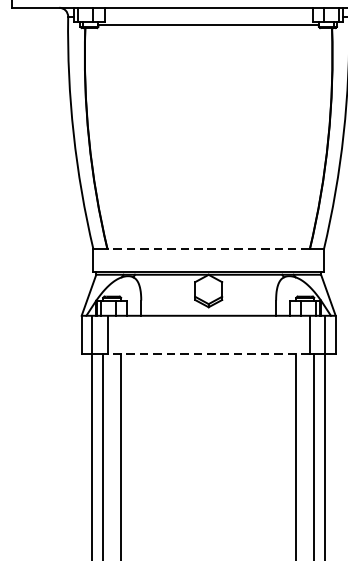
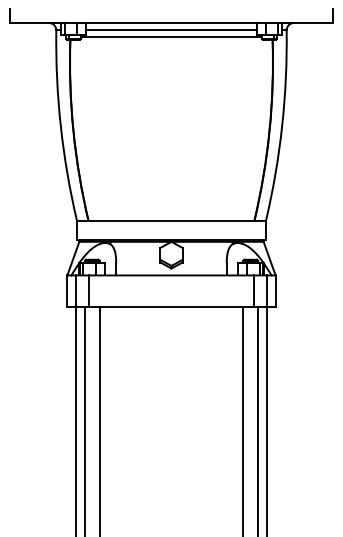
line: (208, 16) -> (171, 30), added
line: (208, 249) -> (171, 221), dashed -> solid
line: (208, 353) -> (171, 306), dashed -> solid

